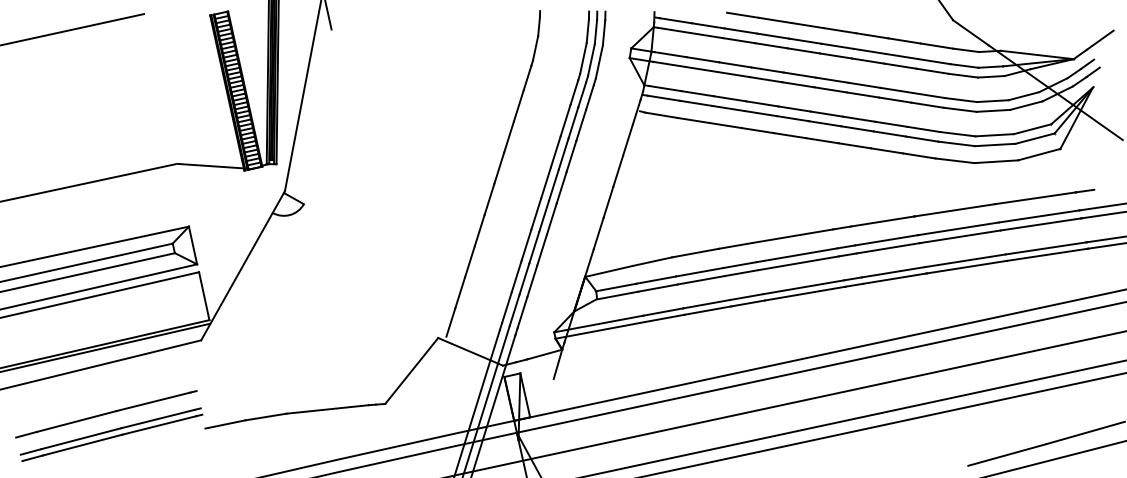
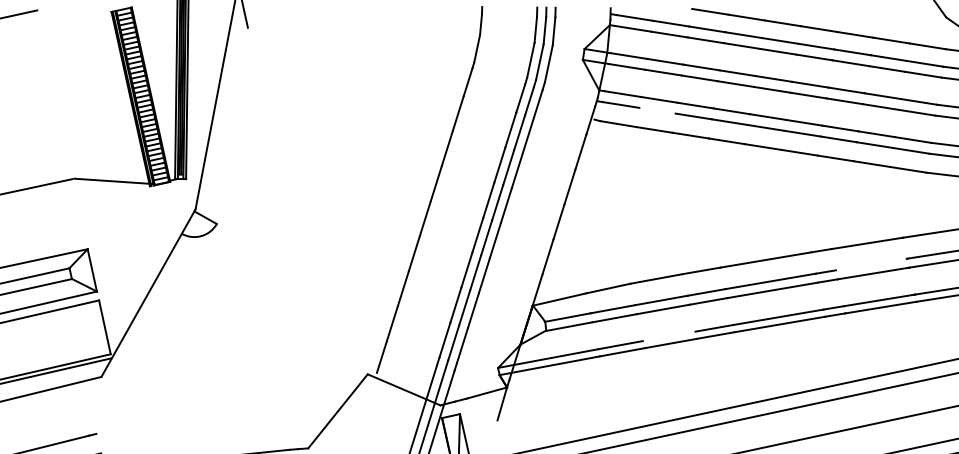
line: (696, 102) -> (657, 109), removed
line: (886, 240) -> (871, 264), removed
line: (706, 304) -> (669, 336), removed

